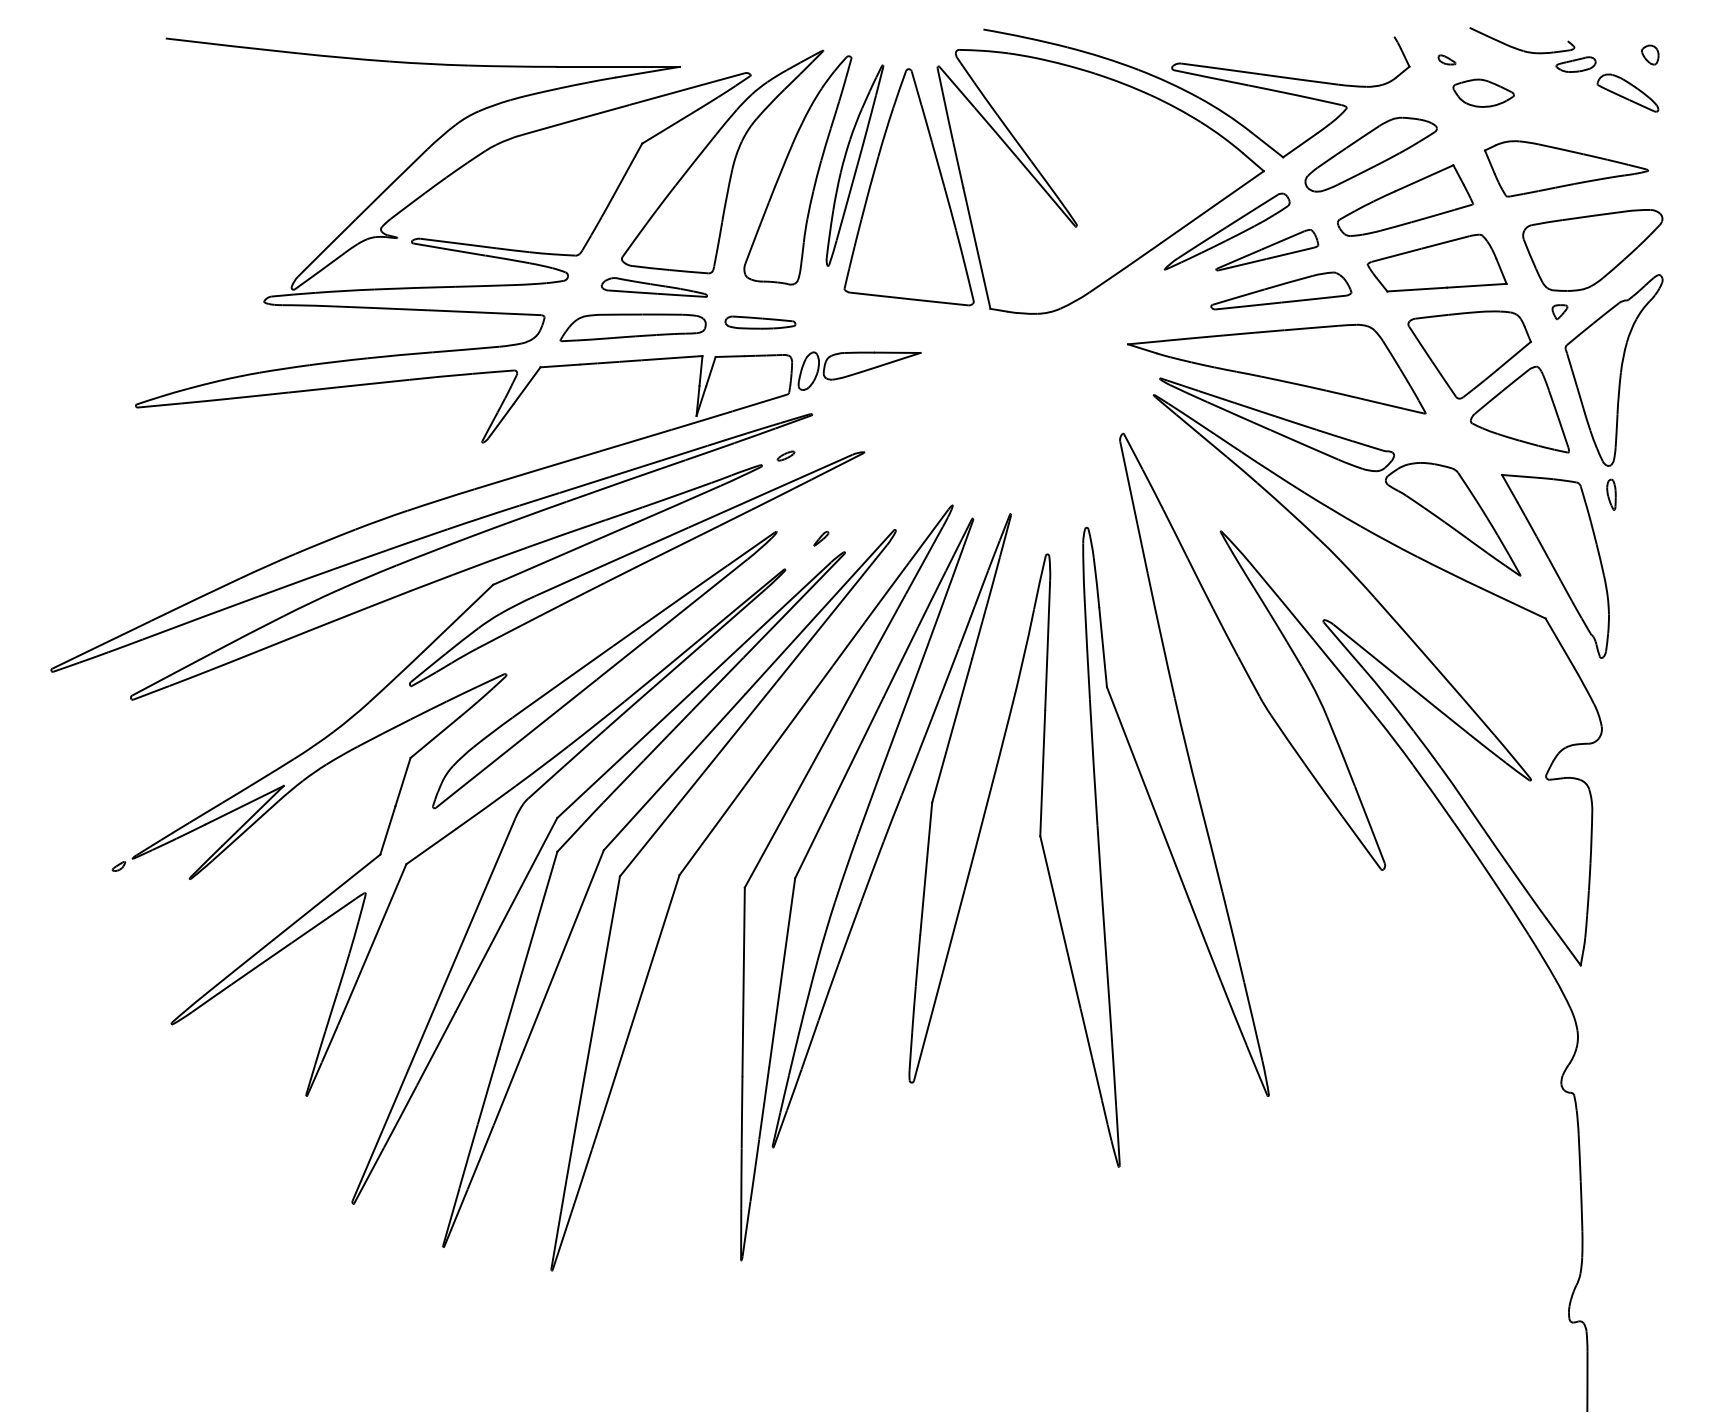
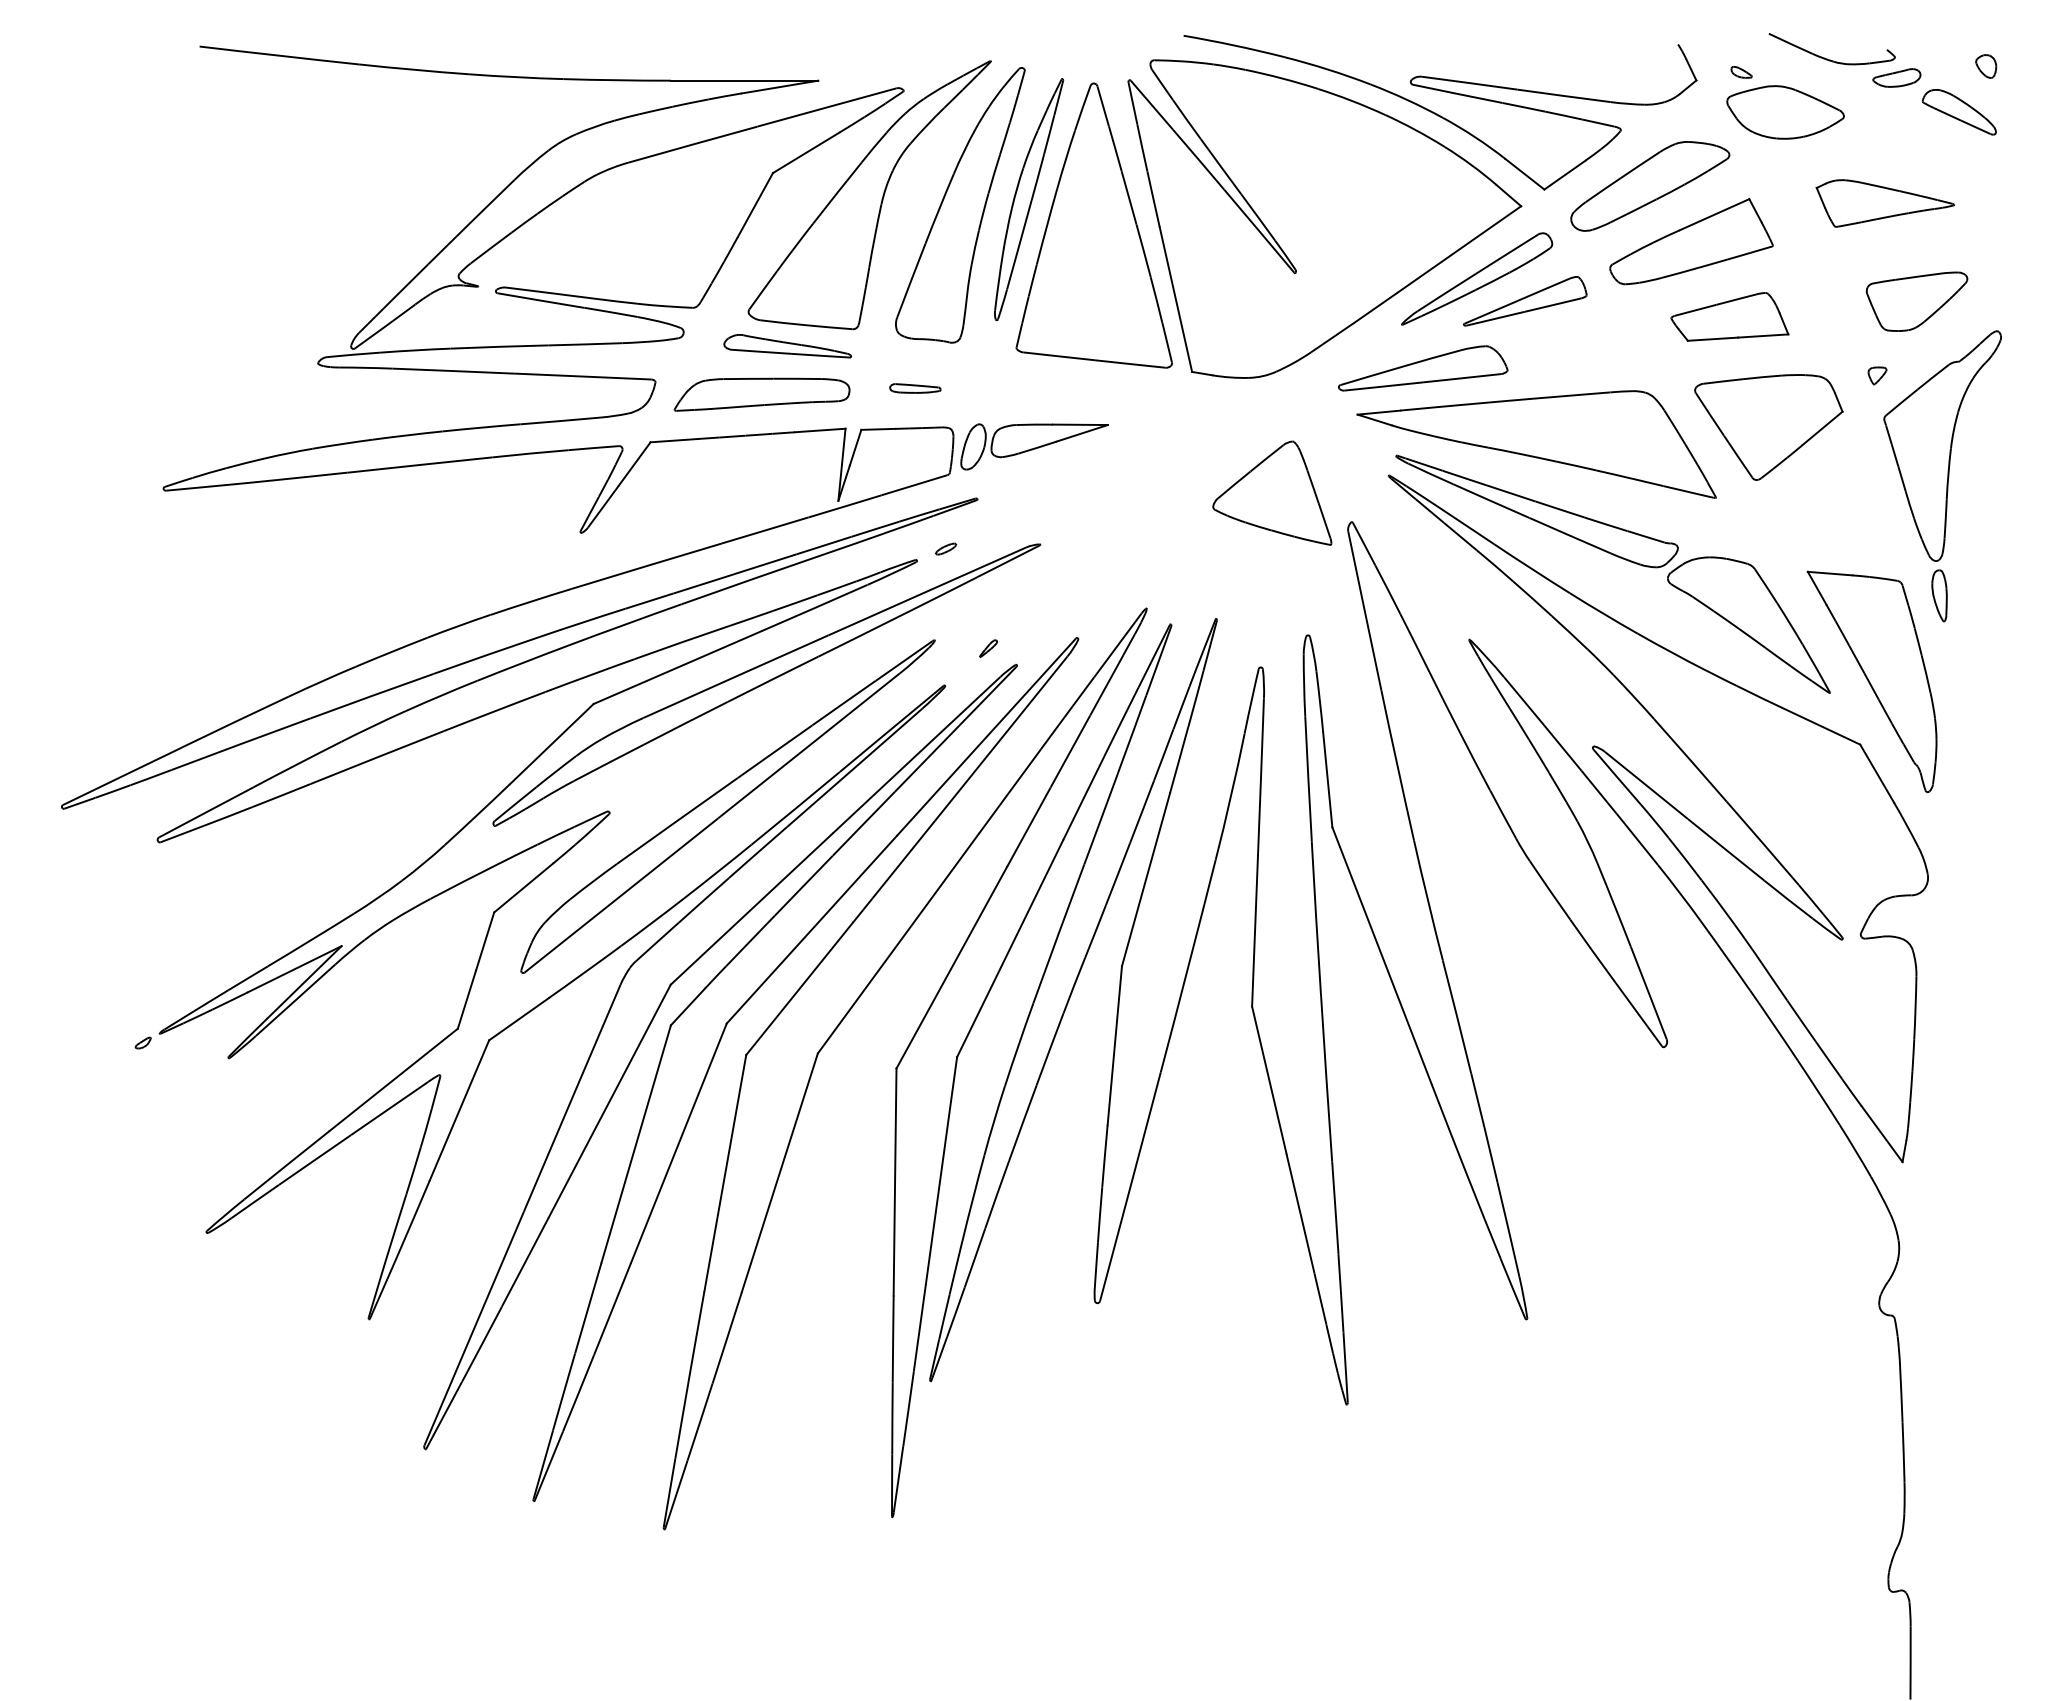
part: (1483, 93) -> (1785, 112), size x1.6
part: (1566, 168) -> (1885, 203), size x0.7
part: (1592, 250) -> (1916, 301), size x0.6
part: (1436, 262) -> (1729, 316), size x0.7
part: (1281, 291) -> (1423, 368), moved
part: (760, 322) -> (915, 388), size x0.6
part: (1520, 409) -> (1272, 492), moved
part: (1611, 494) -> (1939, 595), size x1.4

